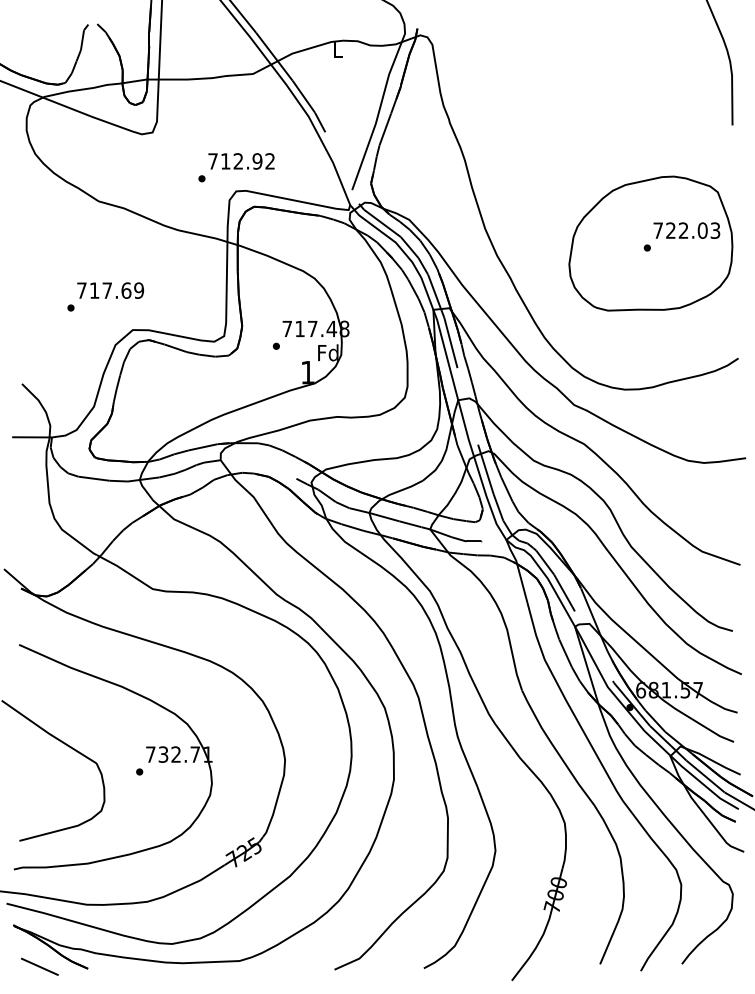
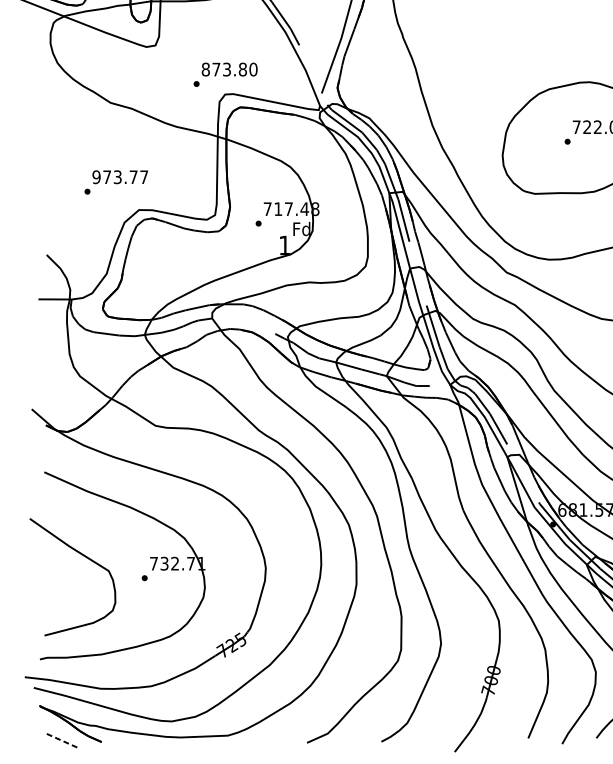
text: (241, 161) -> (229, 69), 712.92 -> 873.80
text: (110, 290) -> (120, 177), 717.69 -> 973.77
line: (39, 966) -> (61, 740), solid -> dashed

